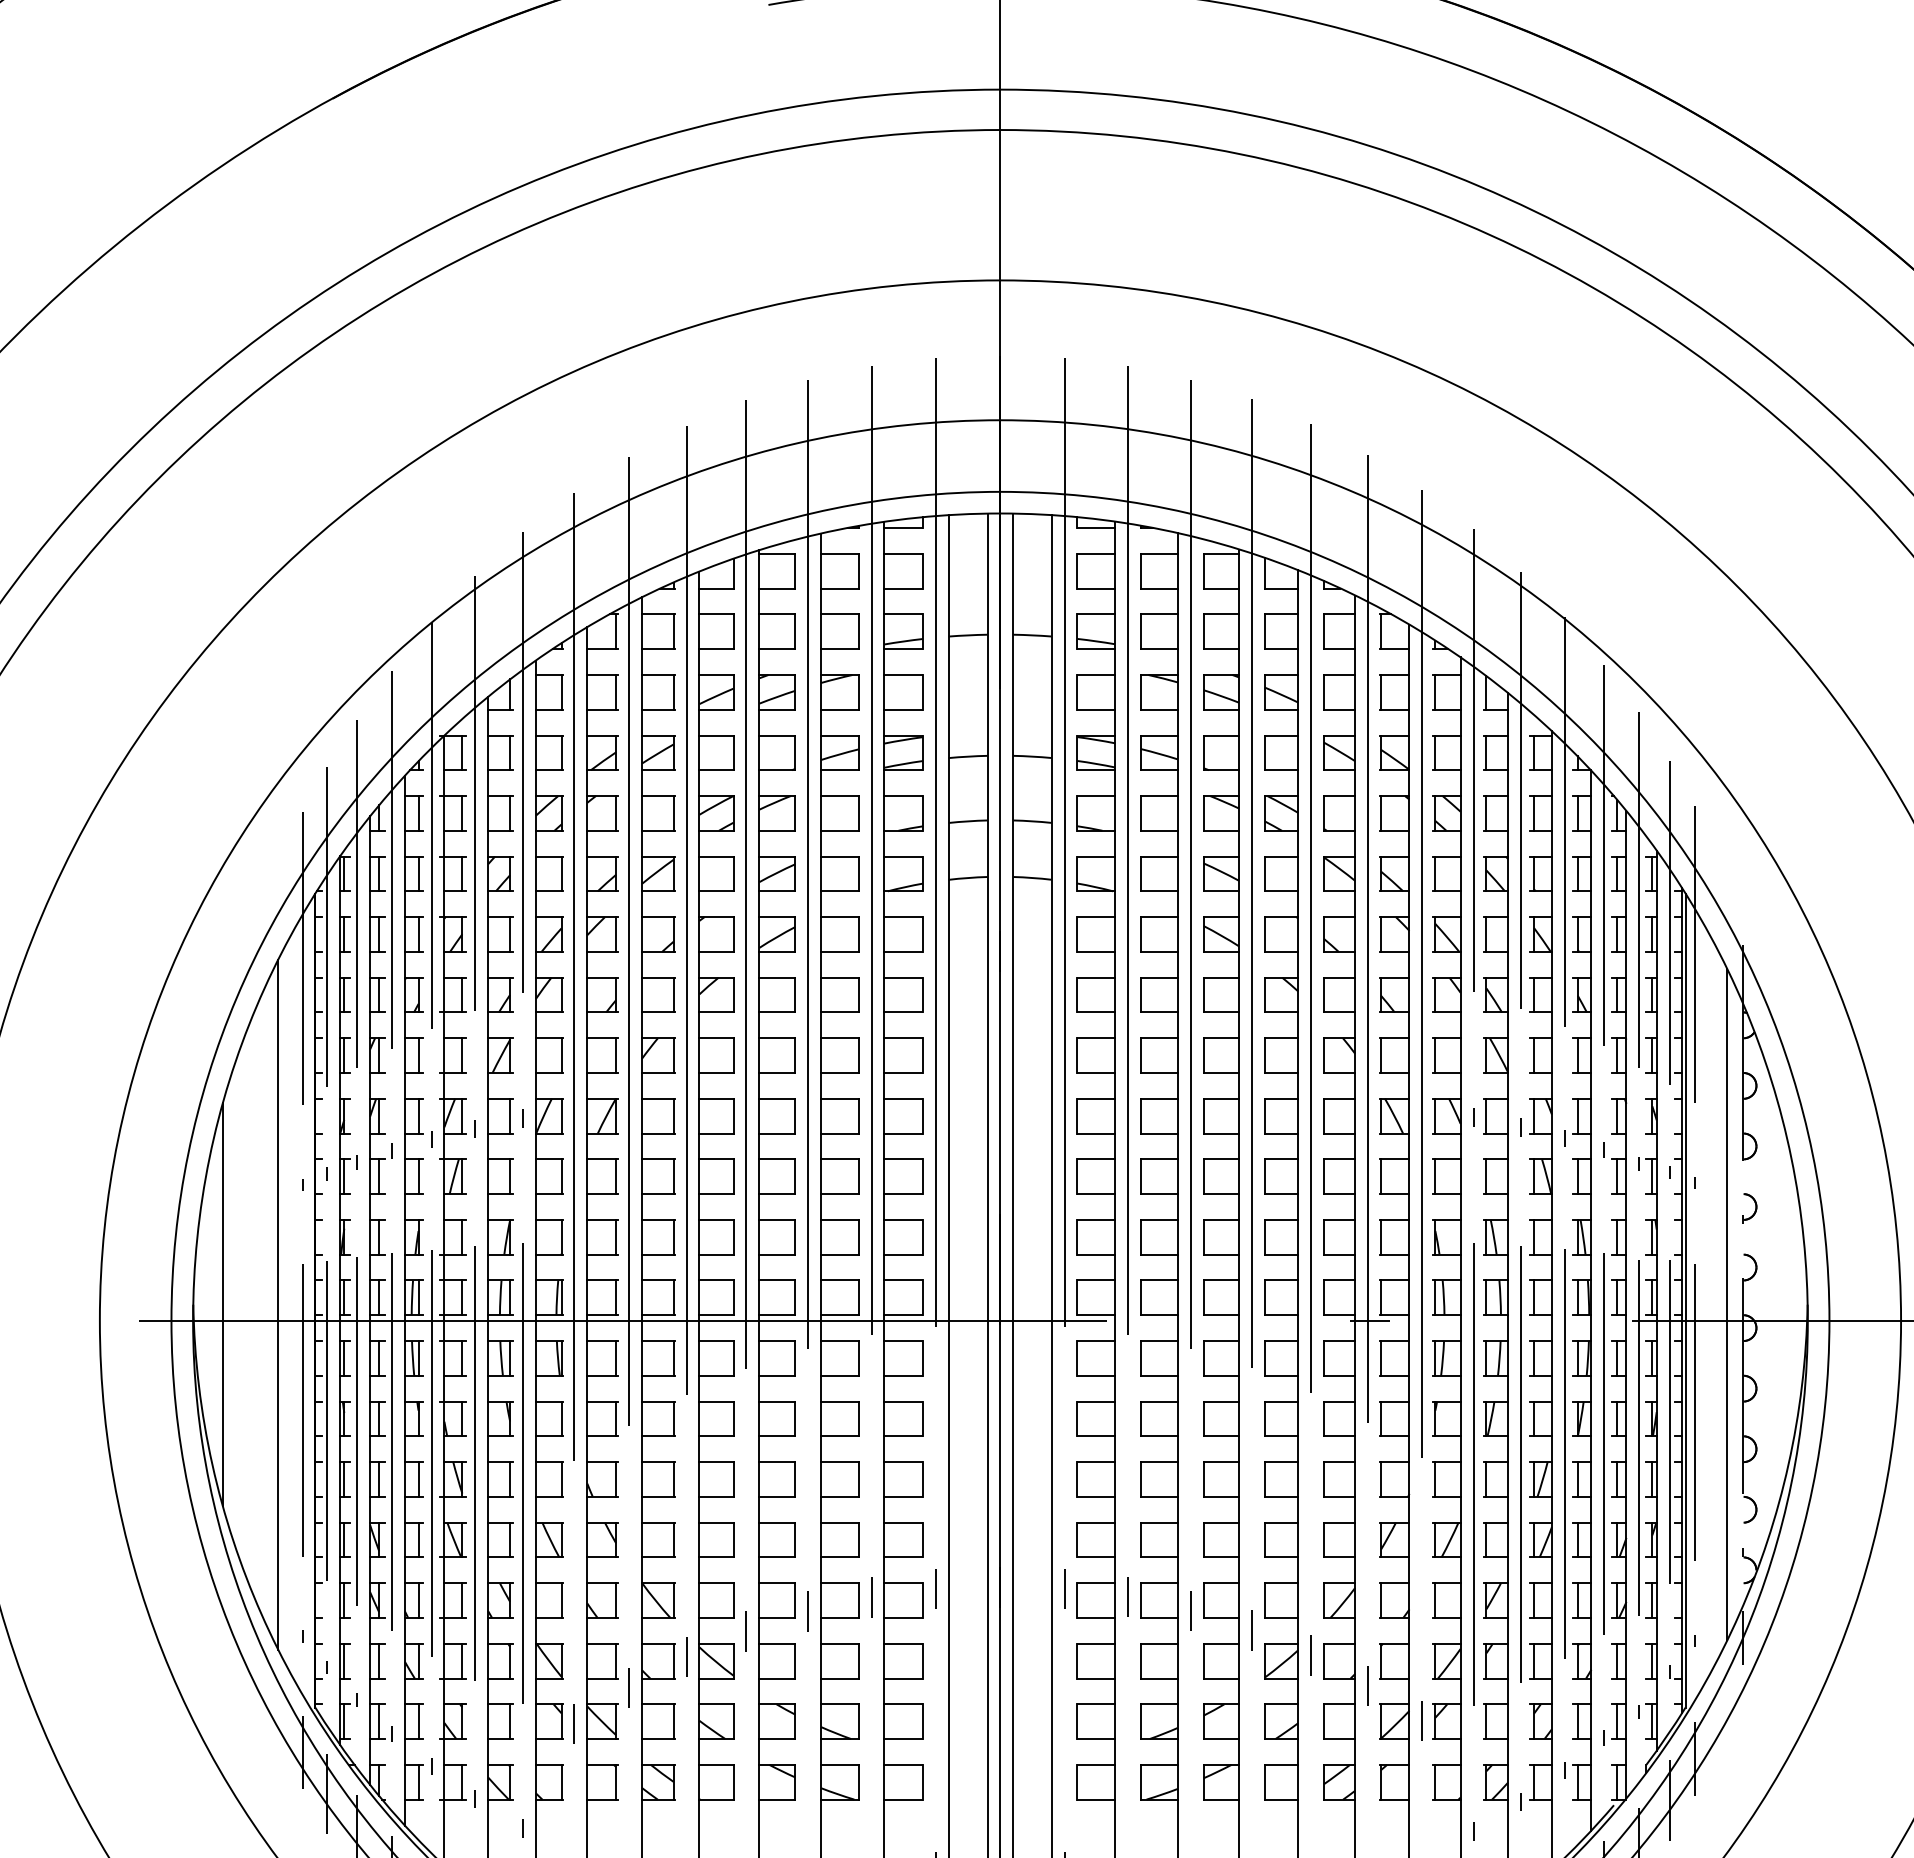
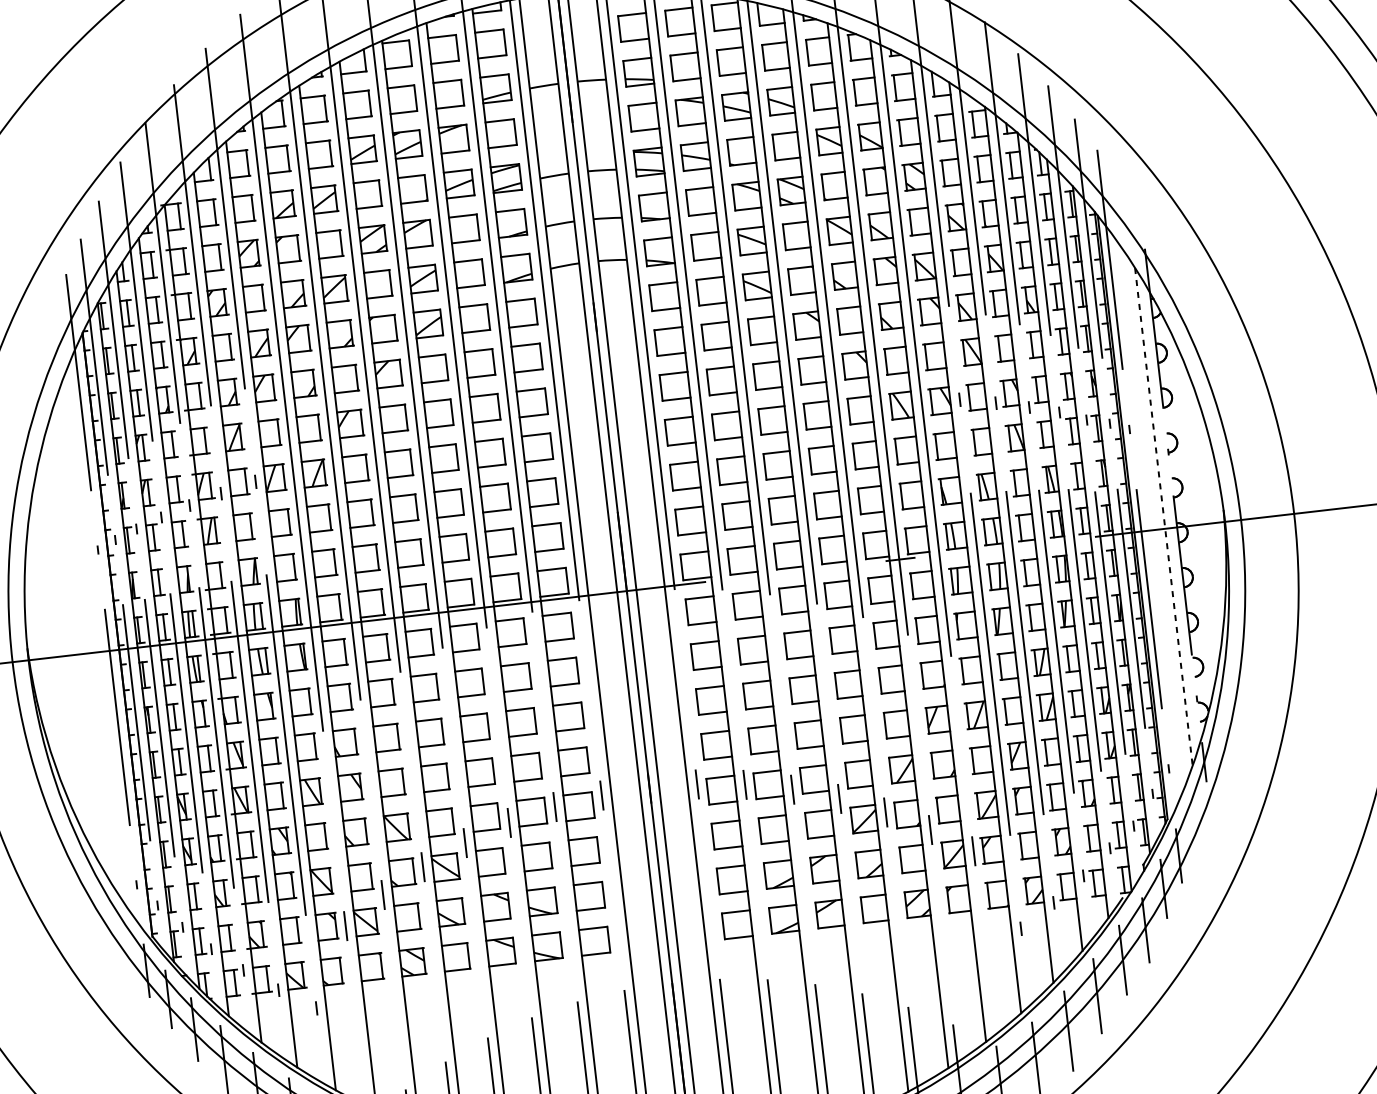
line: (222, 1304) -> (49, 645), removed
line: (278, 1304) -> (90, 640), removed
line: (1727, 1304) -> (1164, 516), solid -> dashed

